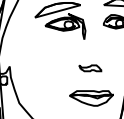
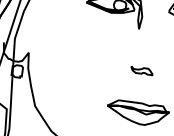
part: (90, 68) -> (142, 71), size x0.7

